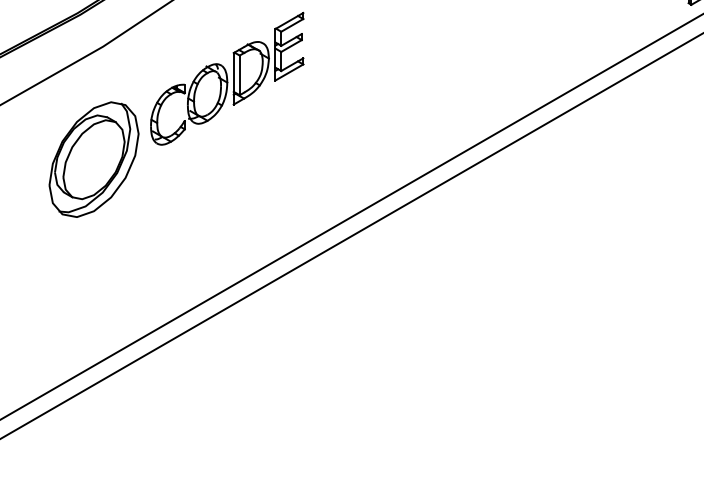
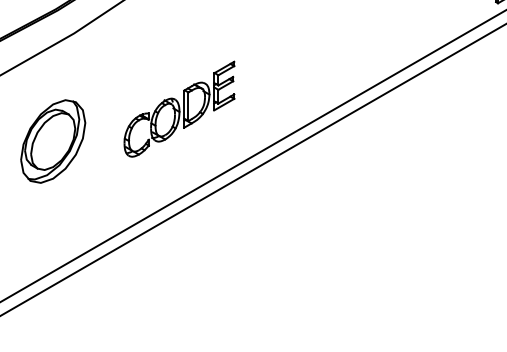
part: (227, 78) -> (179, 108), moved
part: (93, 159) -> (52, 141), moved

